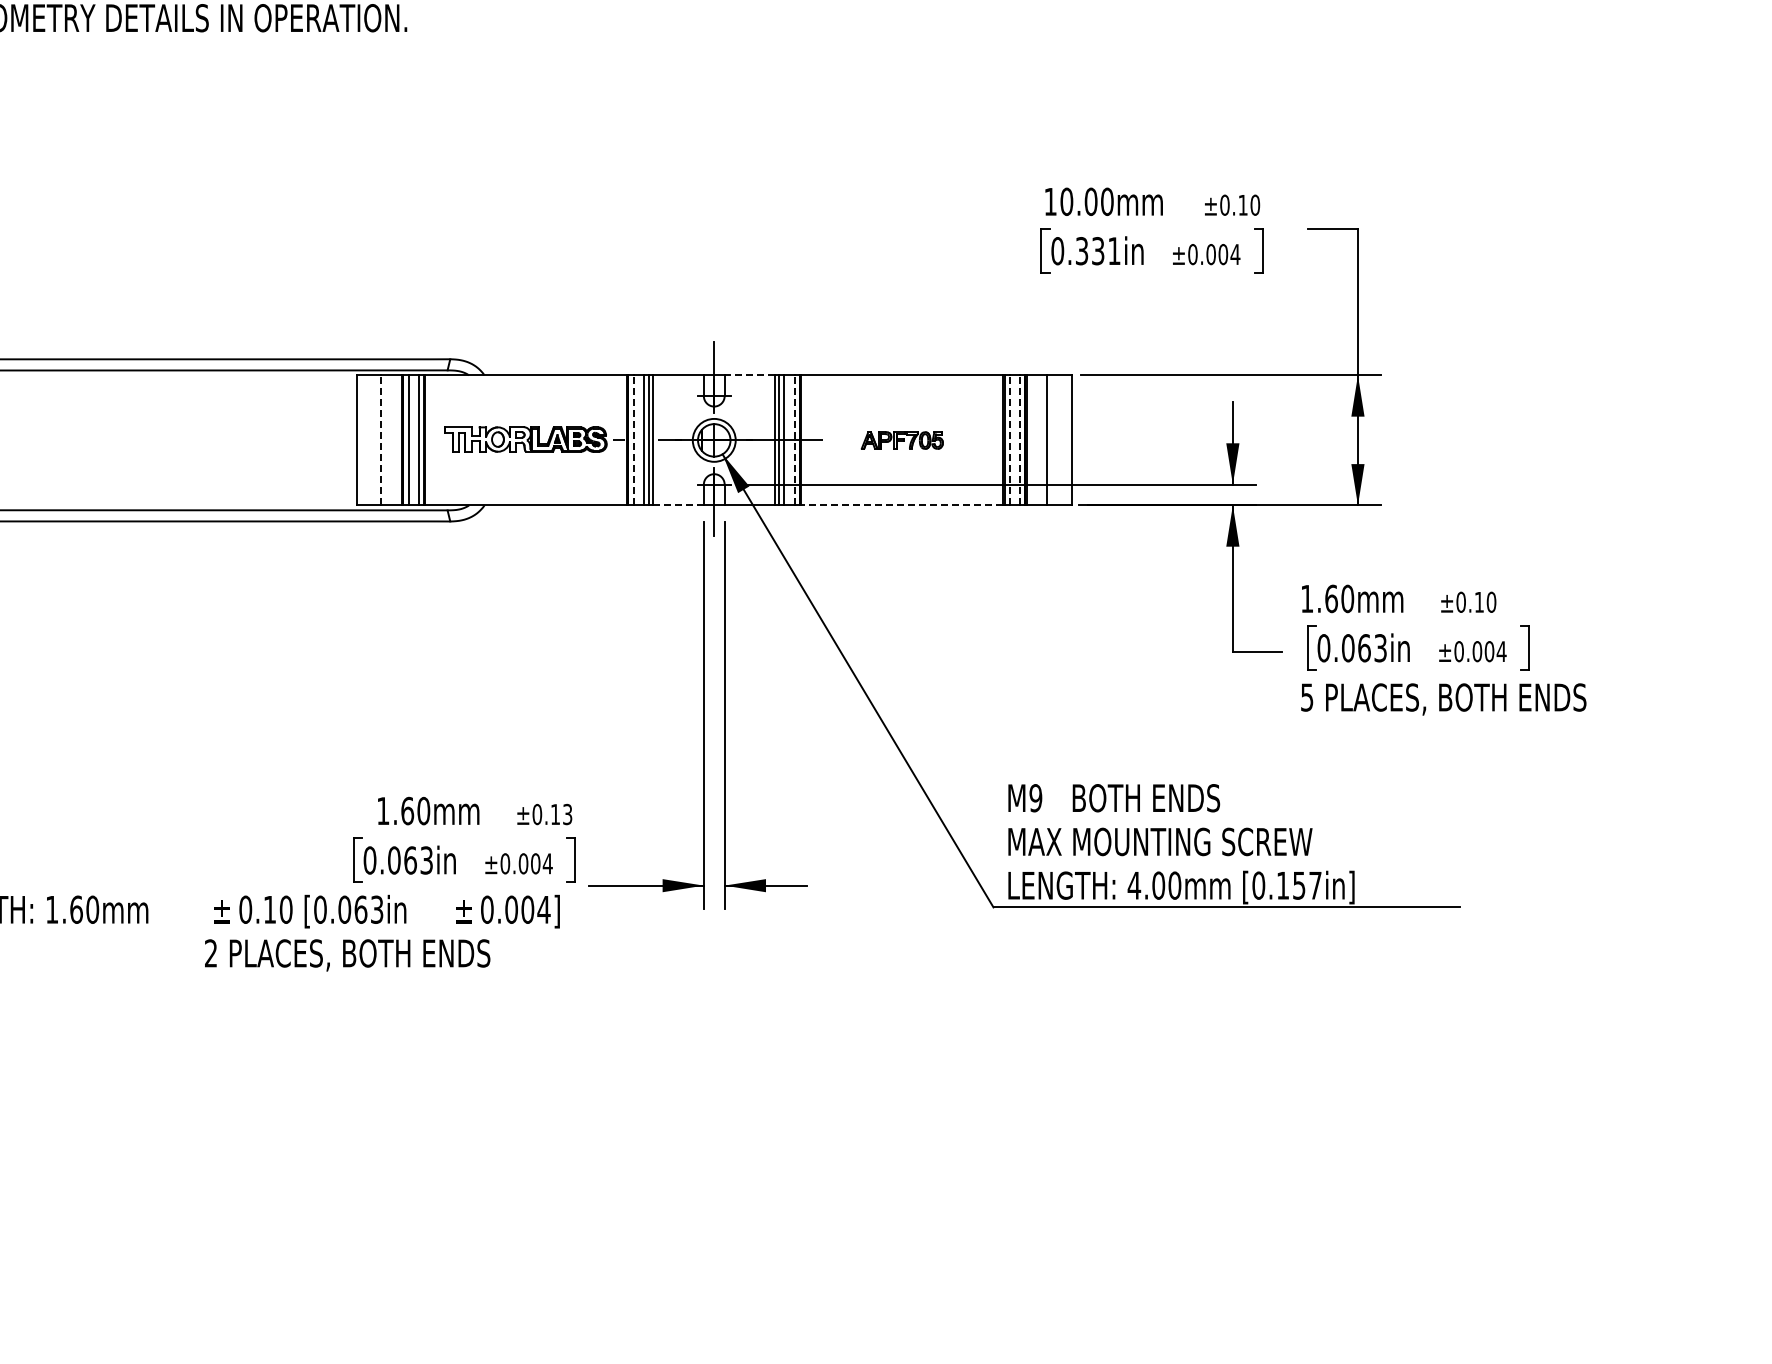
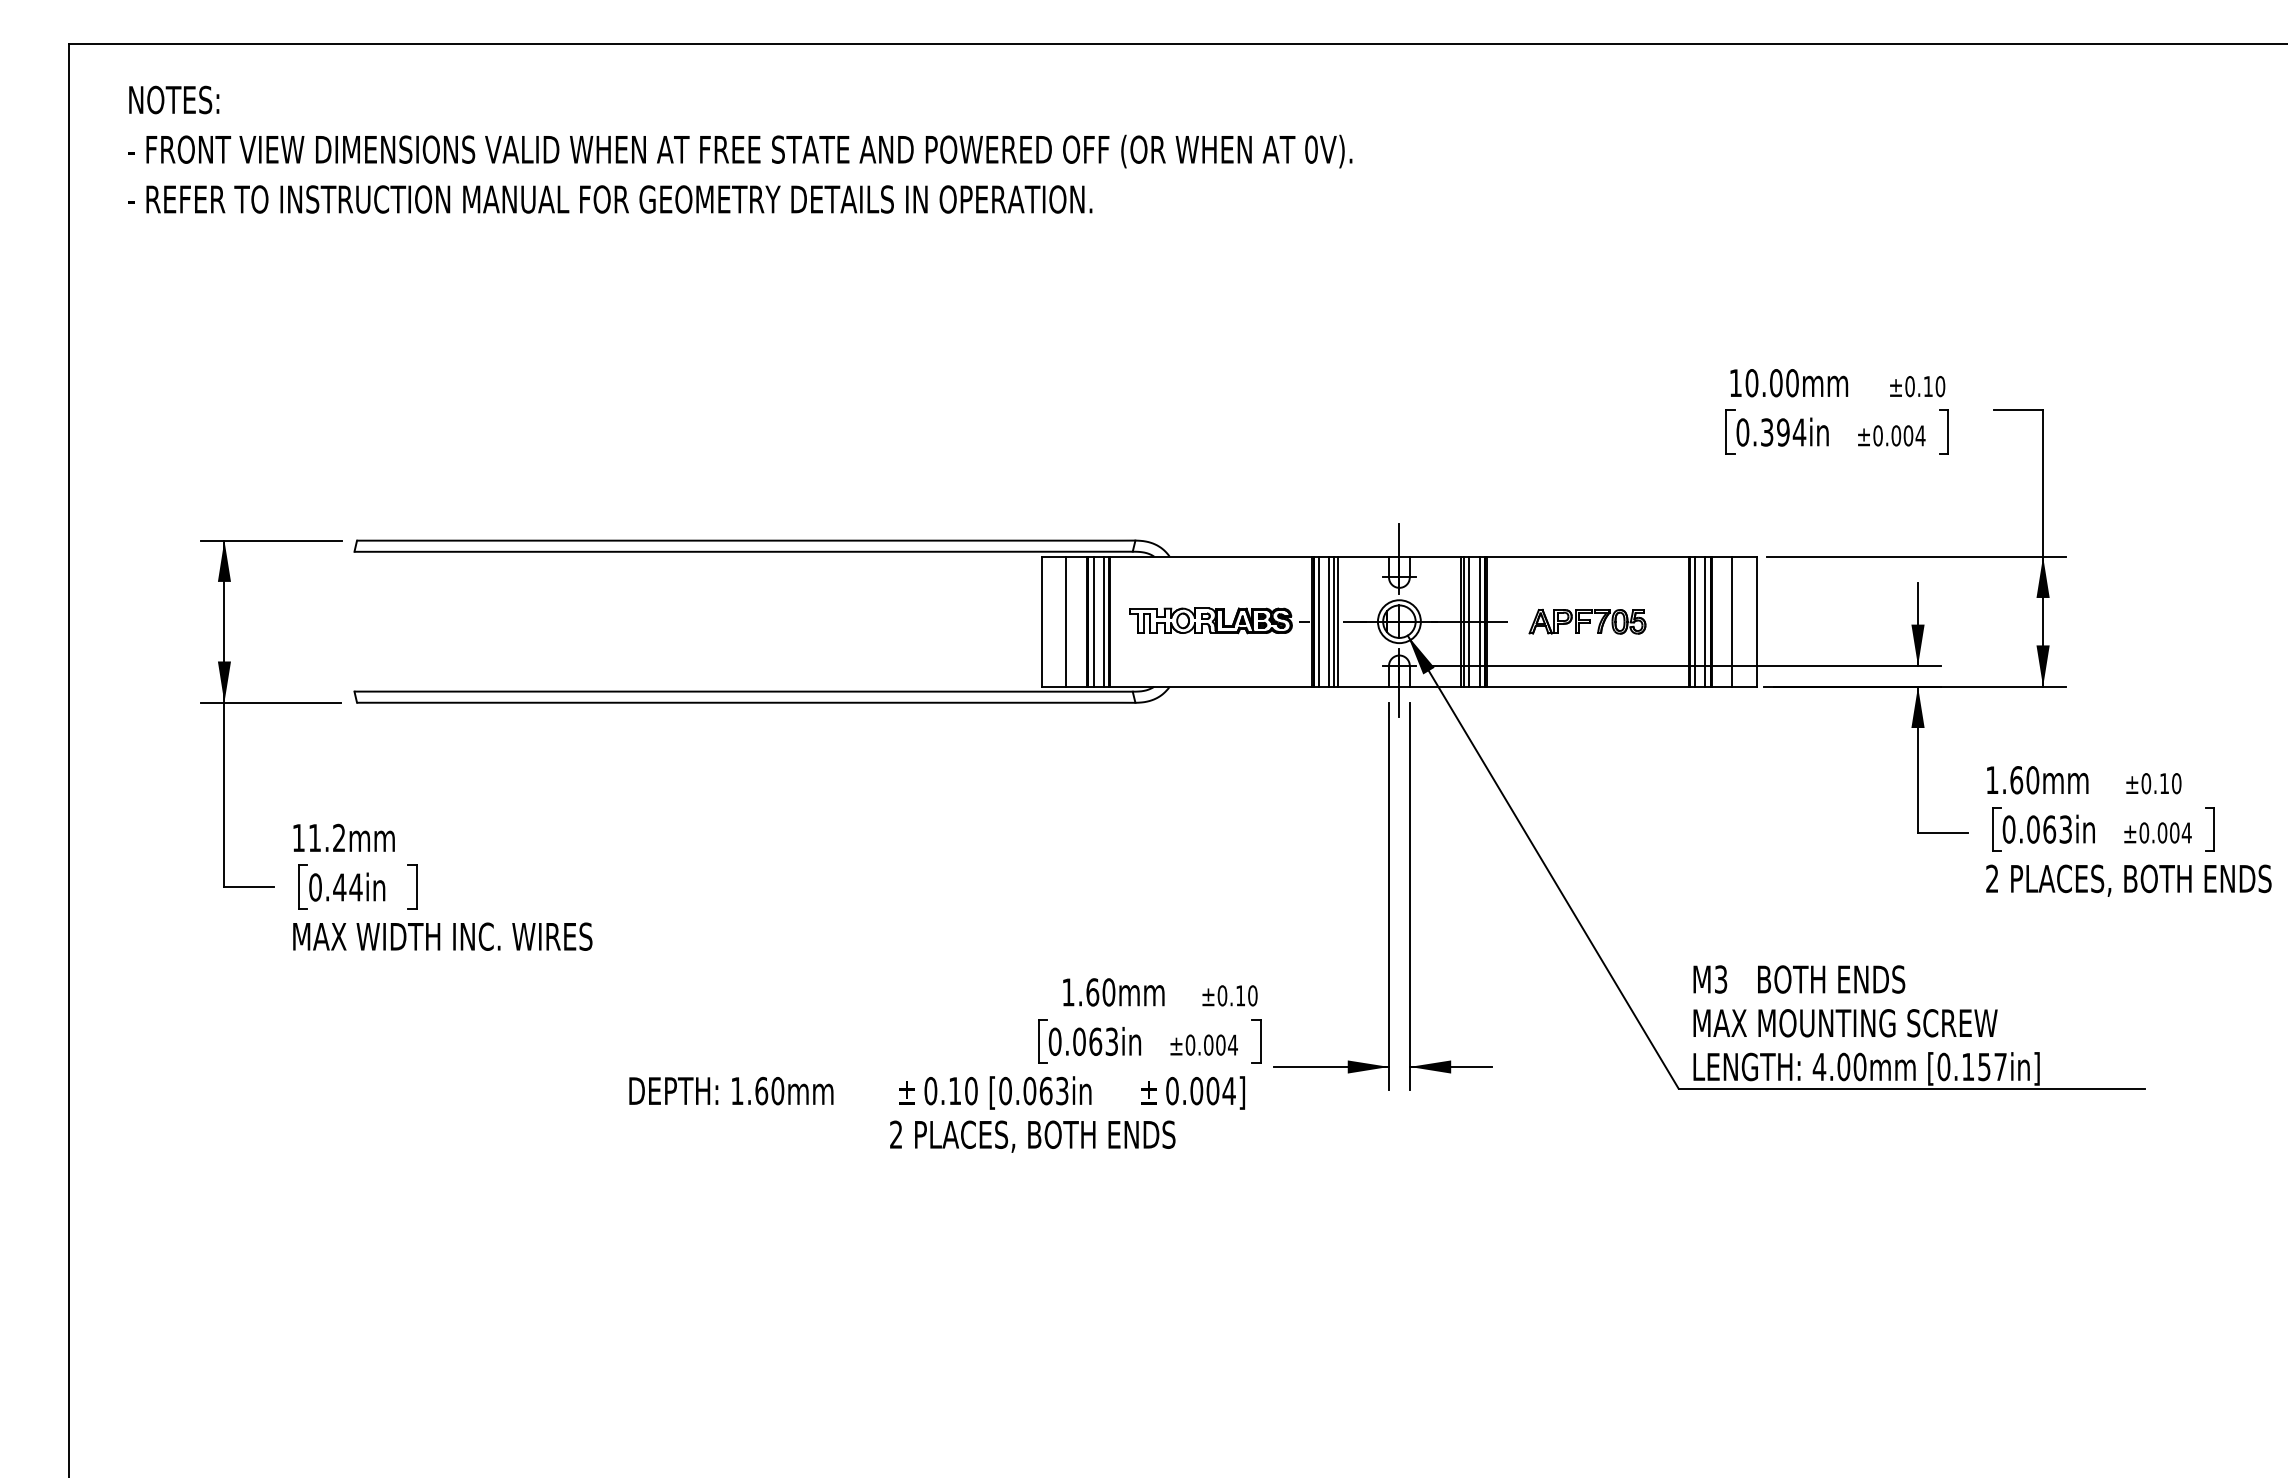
text: (1106, 251) -> (1791, 432), 0.331in -> 0.394in
line: (749, 375) -> (1434, 556), dashed -> solid
line: (381, 440) -> (1066, 621), dashed -> solid
line: (634, 440) -> (1319, 621), dashed -> solid
line: (794, 440) -> (1479, 621), dashed -> solid
part: (902, 440) -> (1587, 621), size x1.43
line: (1009, 440) -> (1694, 621), dashed -> solid
line: (1020, 440) -> (1705, 621), dashed -> solid
line: (678, 505) -> (1363, 686), dashed -> solid
line: (902, 505) -> (1587, 686), dashed -> solid
text: (1307, 697) -> (1992, 878), 5 -> 2
text: (1035, 798) -> (1720, 979), M9 -> M3
text: (567, 814) -> (1252, 995), ±0.13 -> ±0.10

